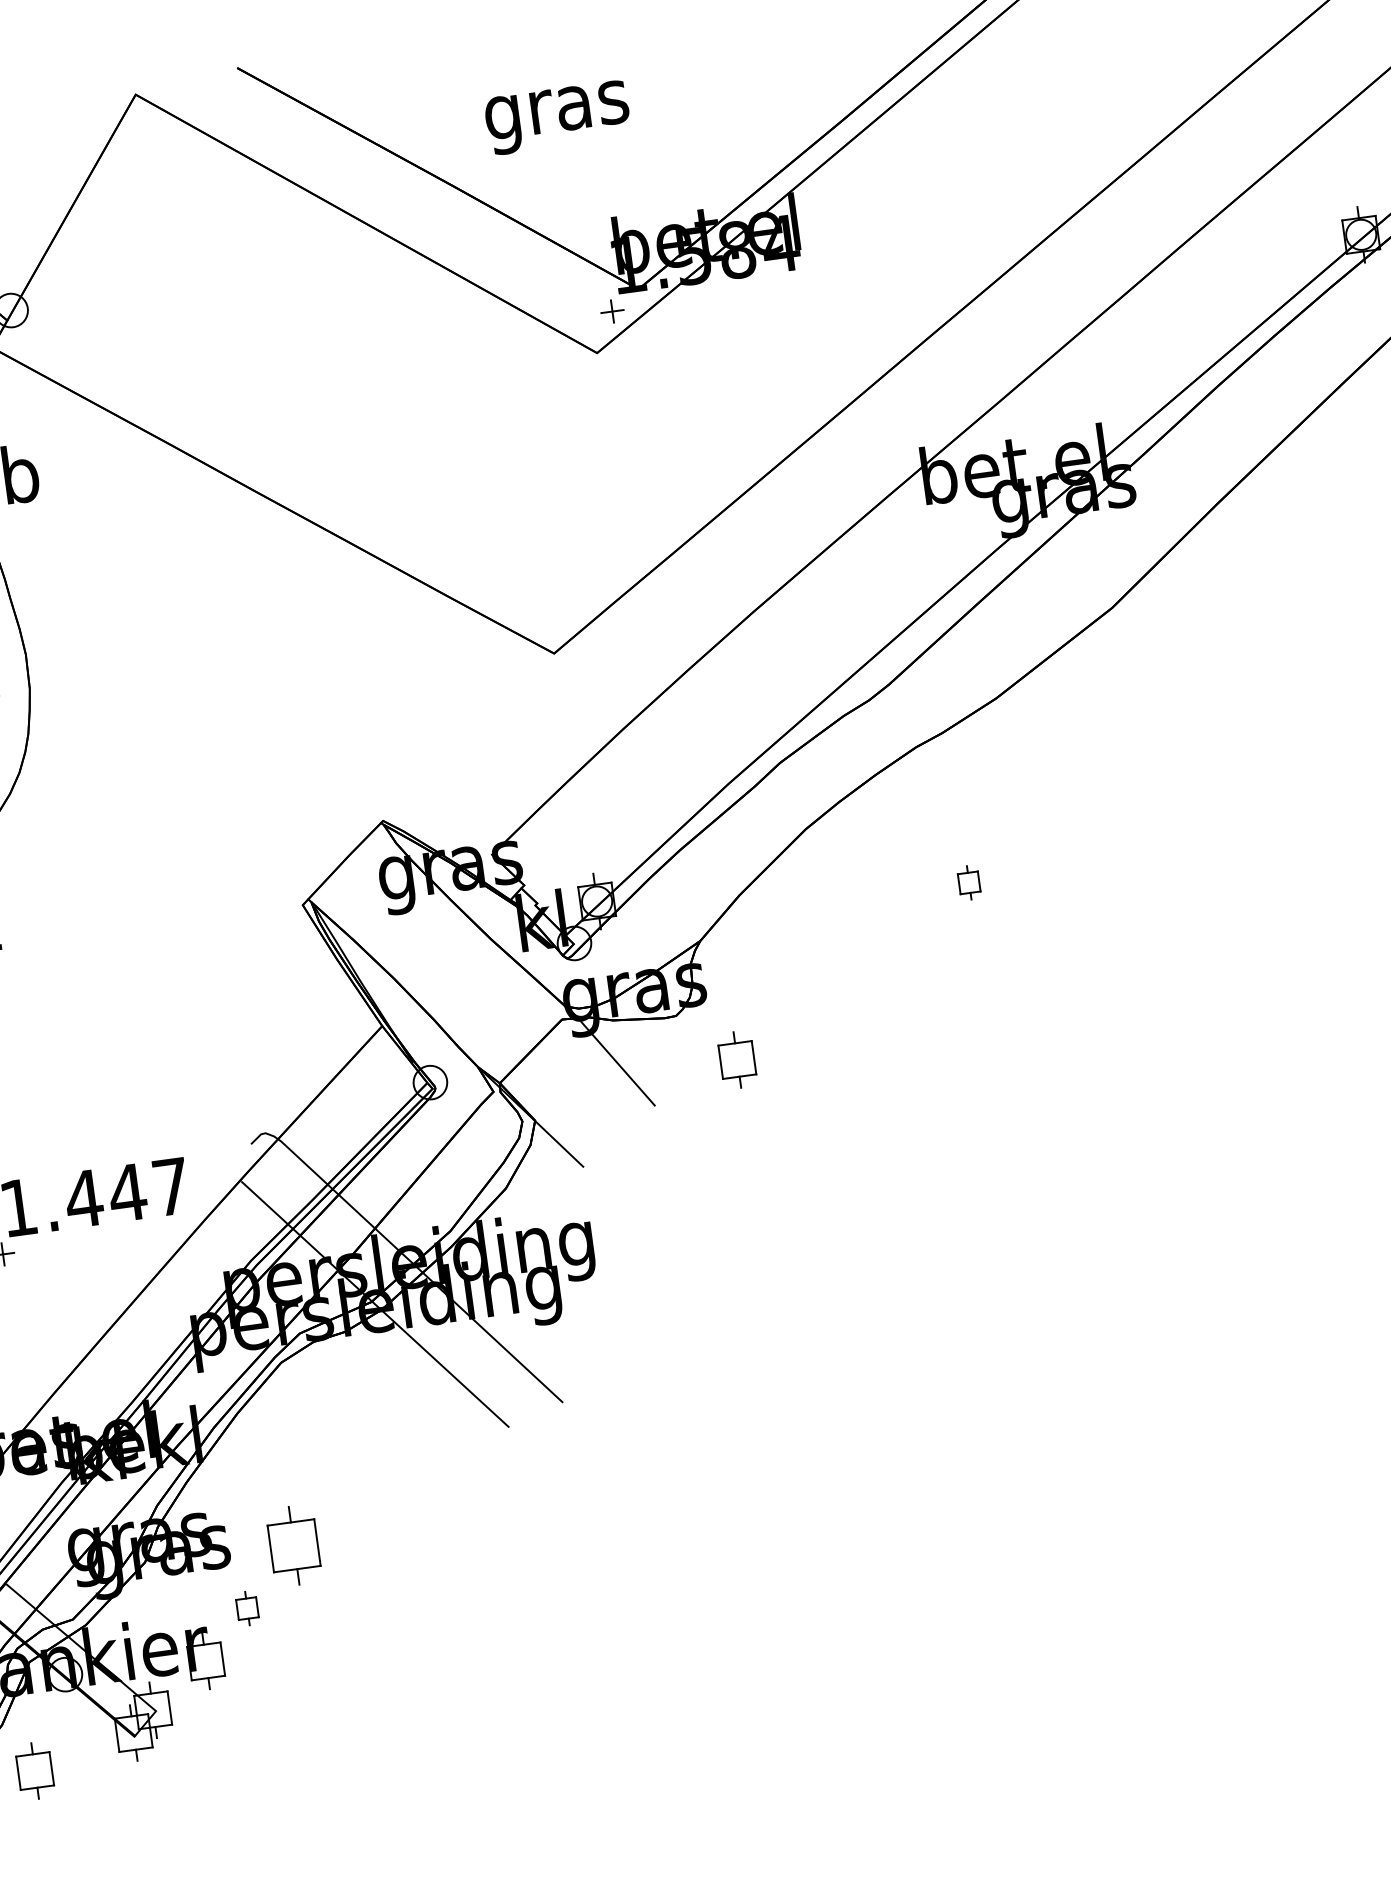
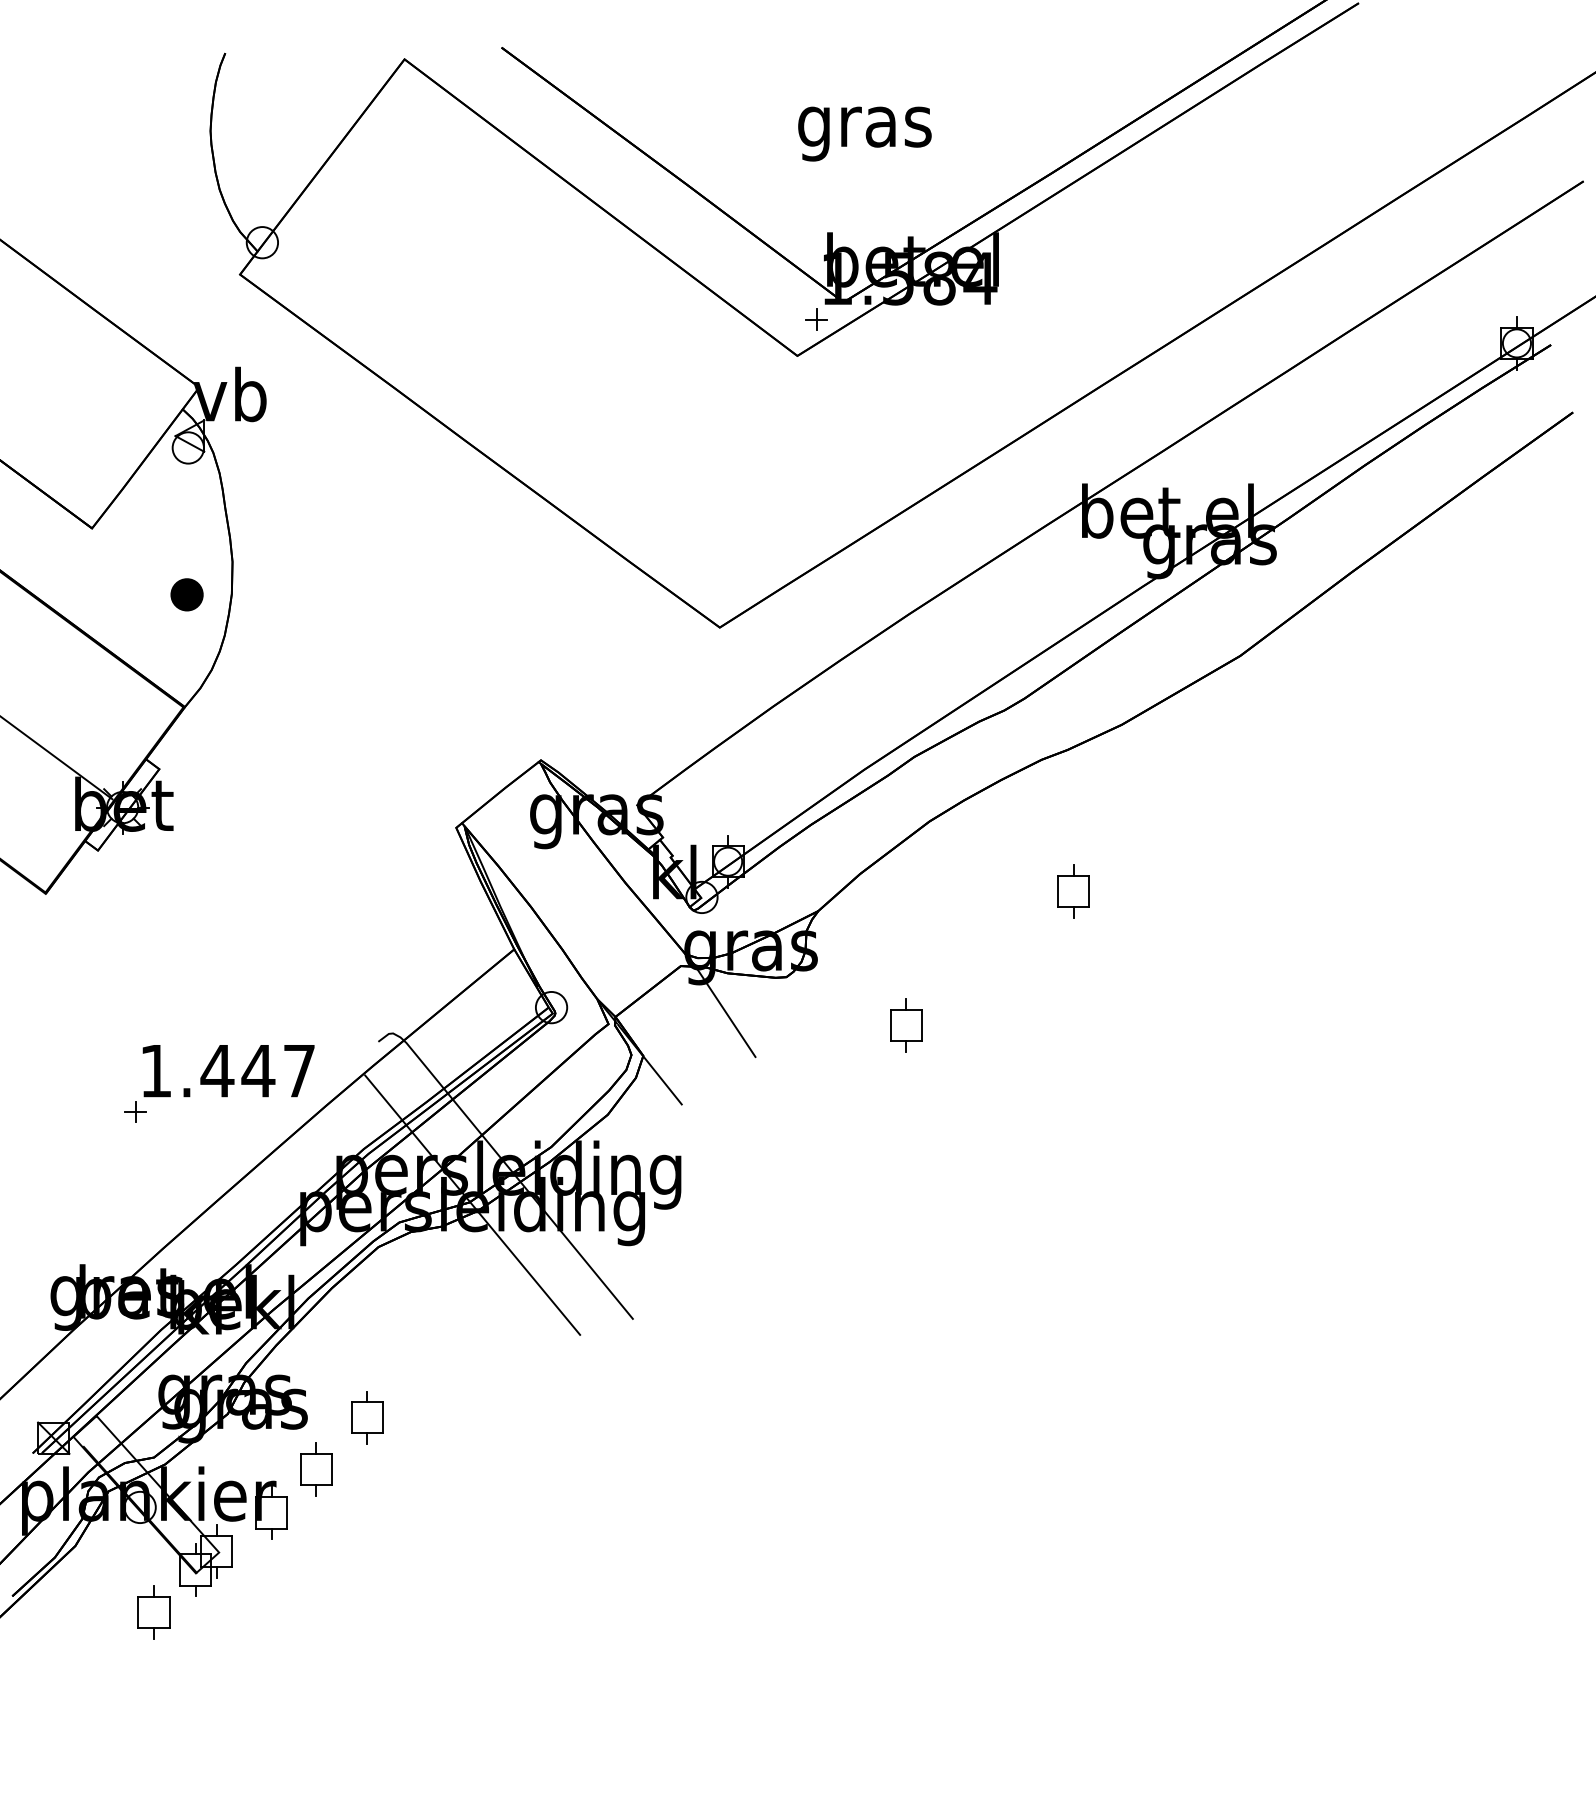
text: (557, 117) -> (864, 133), moved
part: (969, 882) -> (1073, 891), size x1.67
part: (737, 1059) -> (906, 1025), moved
part: (294, 1545) -> (367, 1417), size x0.71
part: (247, 1608) -> (316, 1469), size x1.67
part: (34, 1771) -> (153, 1612), moved

